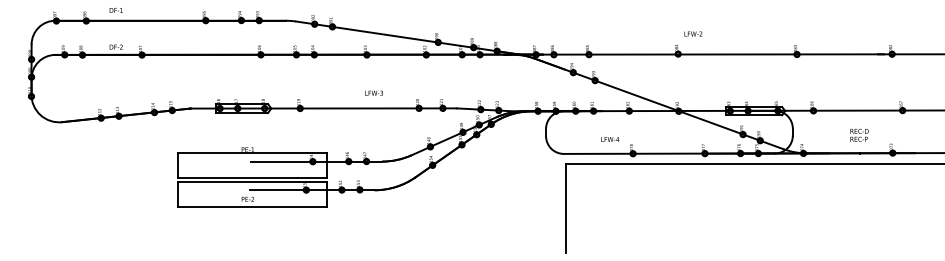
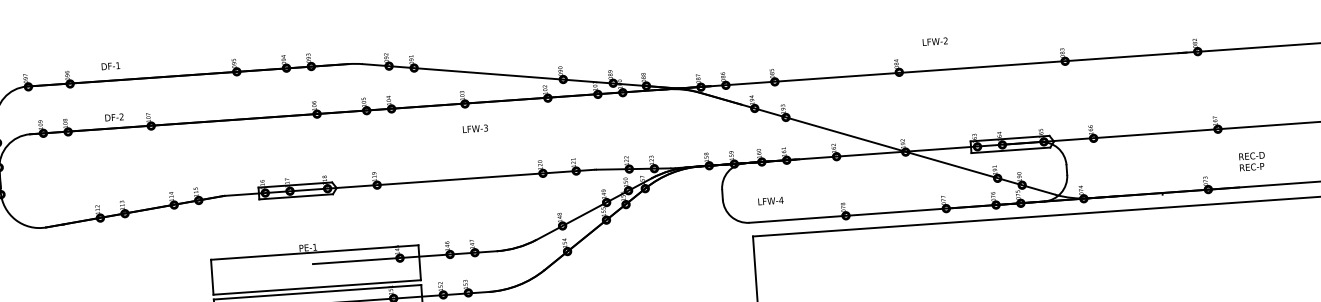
text: (693, 33) -> (935, 40), moved
text: (373, 92) -> (474, 127), moved
text: (859, 134) -> (1252, 160), moved
text: (610, 139) -> (771, 201), moved

